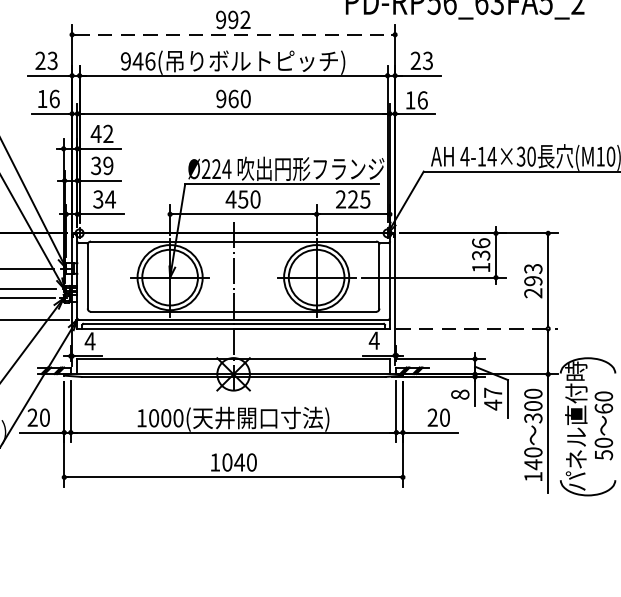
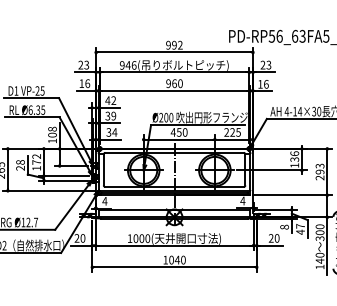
line: (233, 34) -> (174, 52), dashed -> solid
text: (221, 168) -> (168, 117), Ø224 -> Ø200
line: (478, 329) -> (293, 195), dashed -> solid

